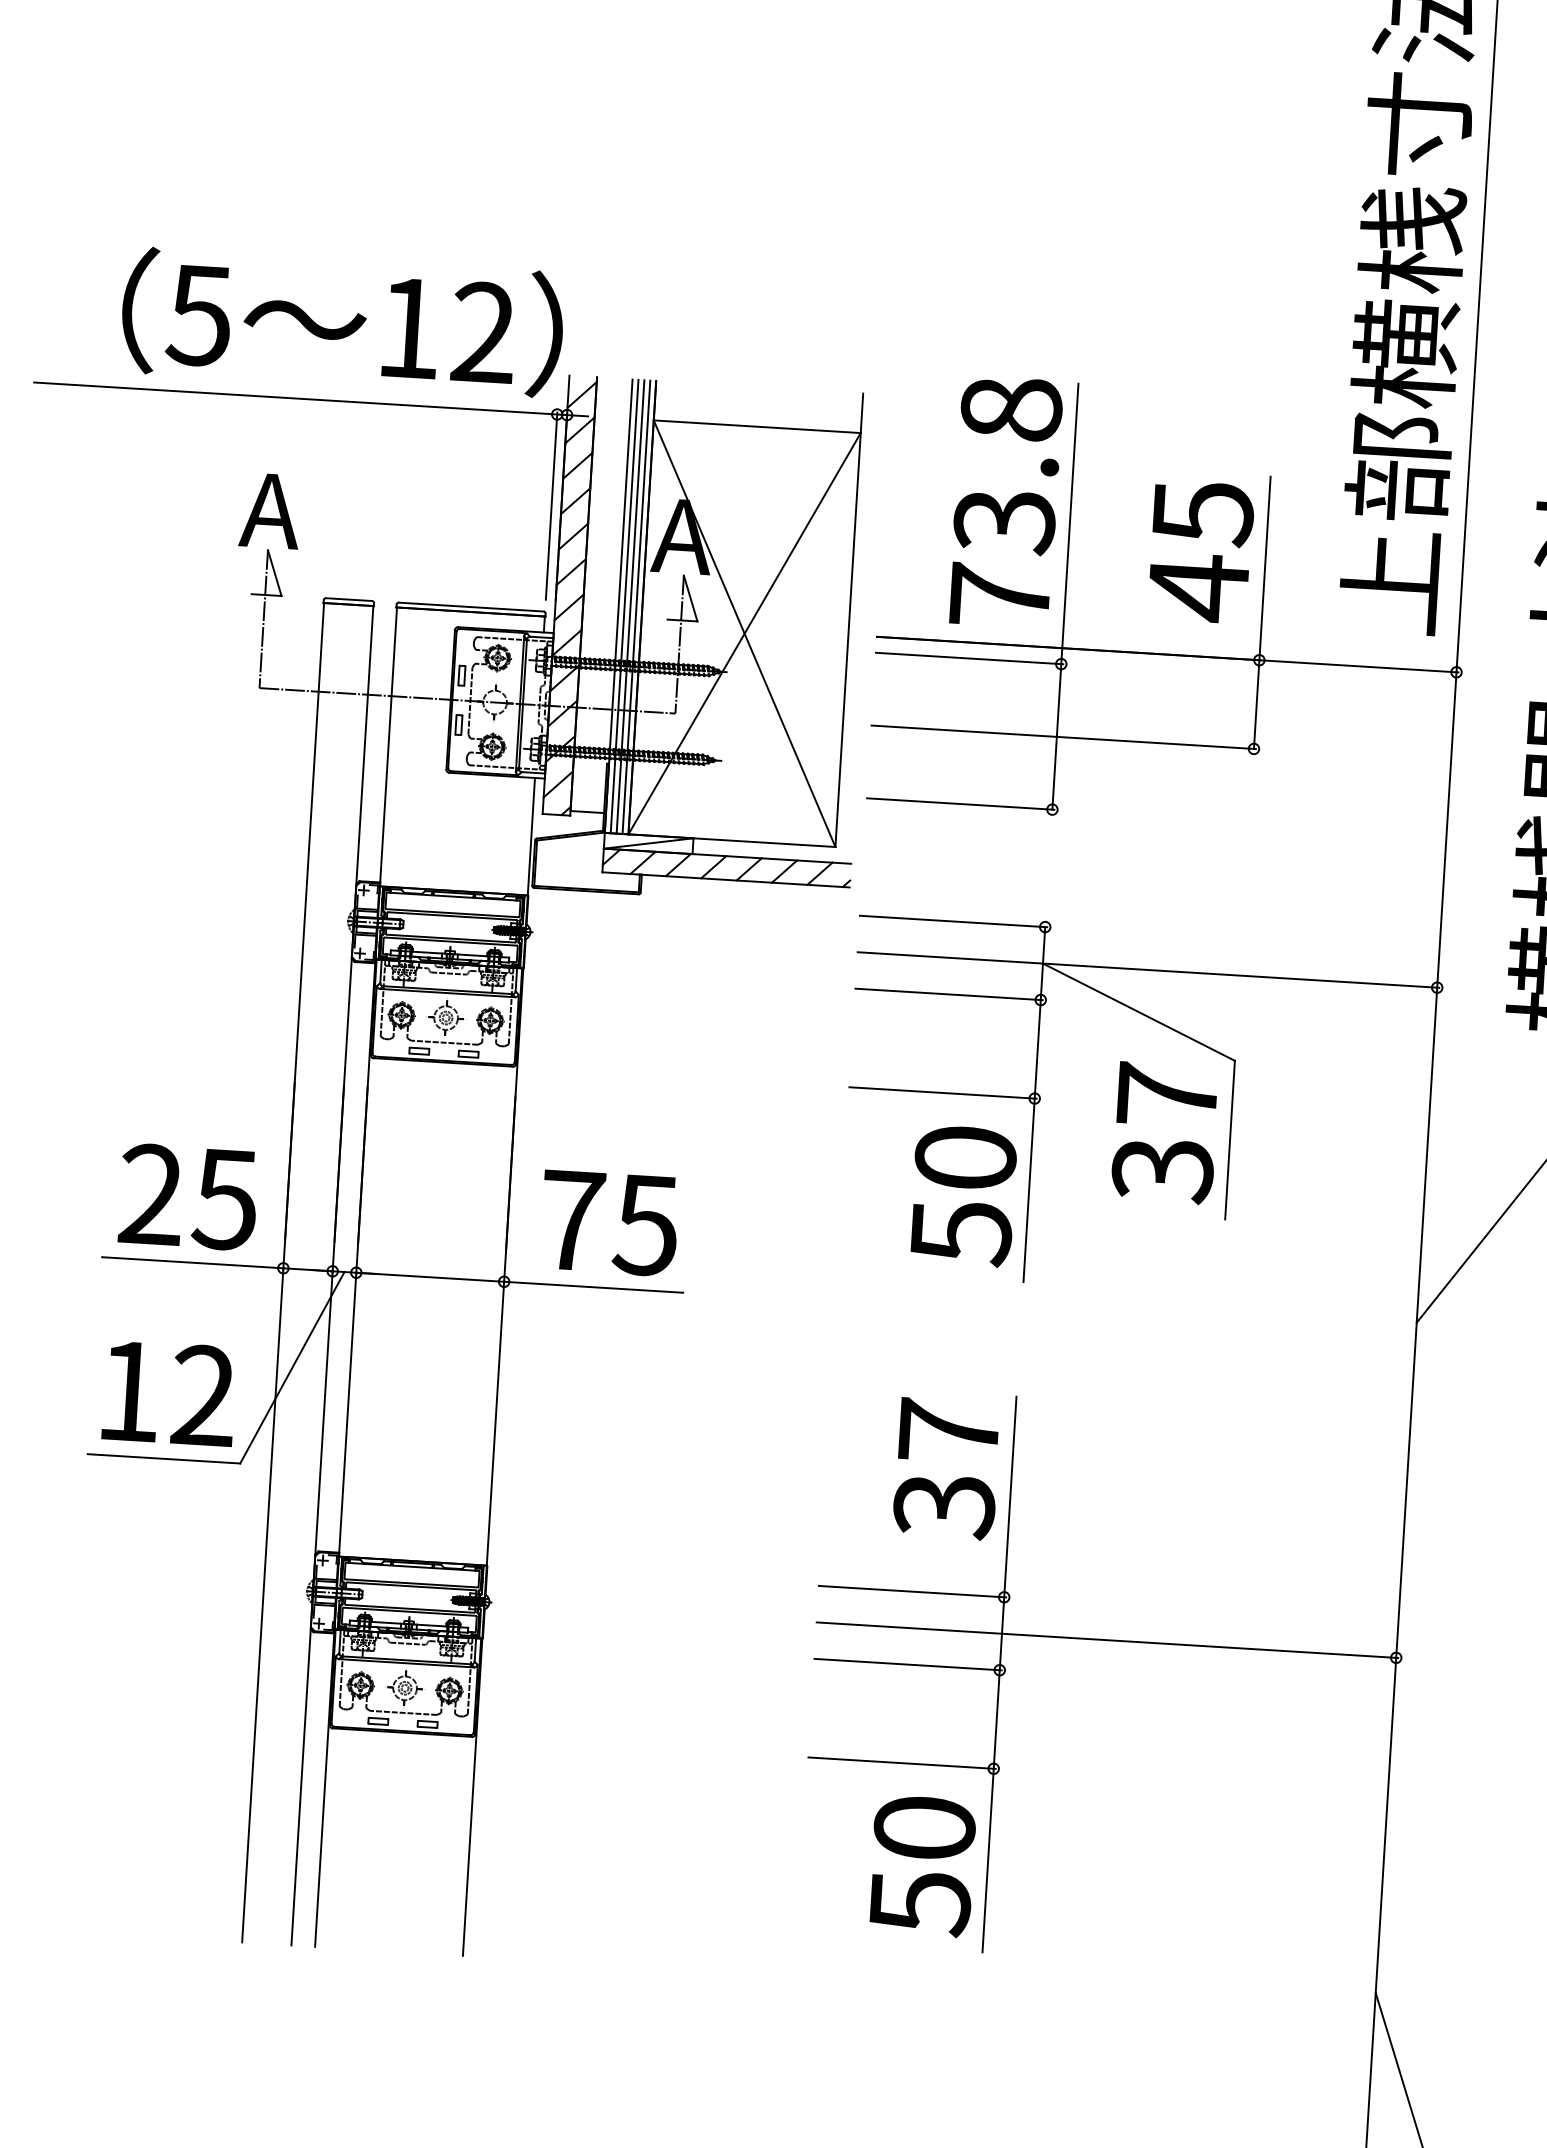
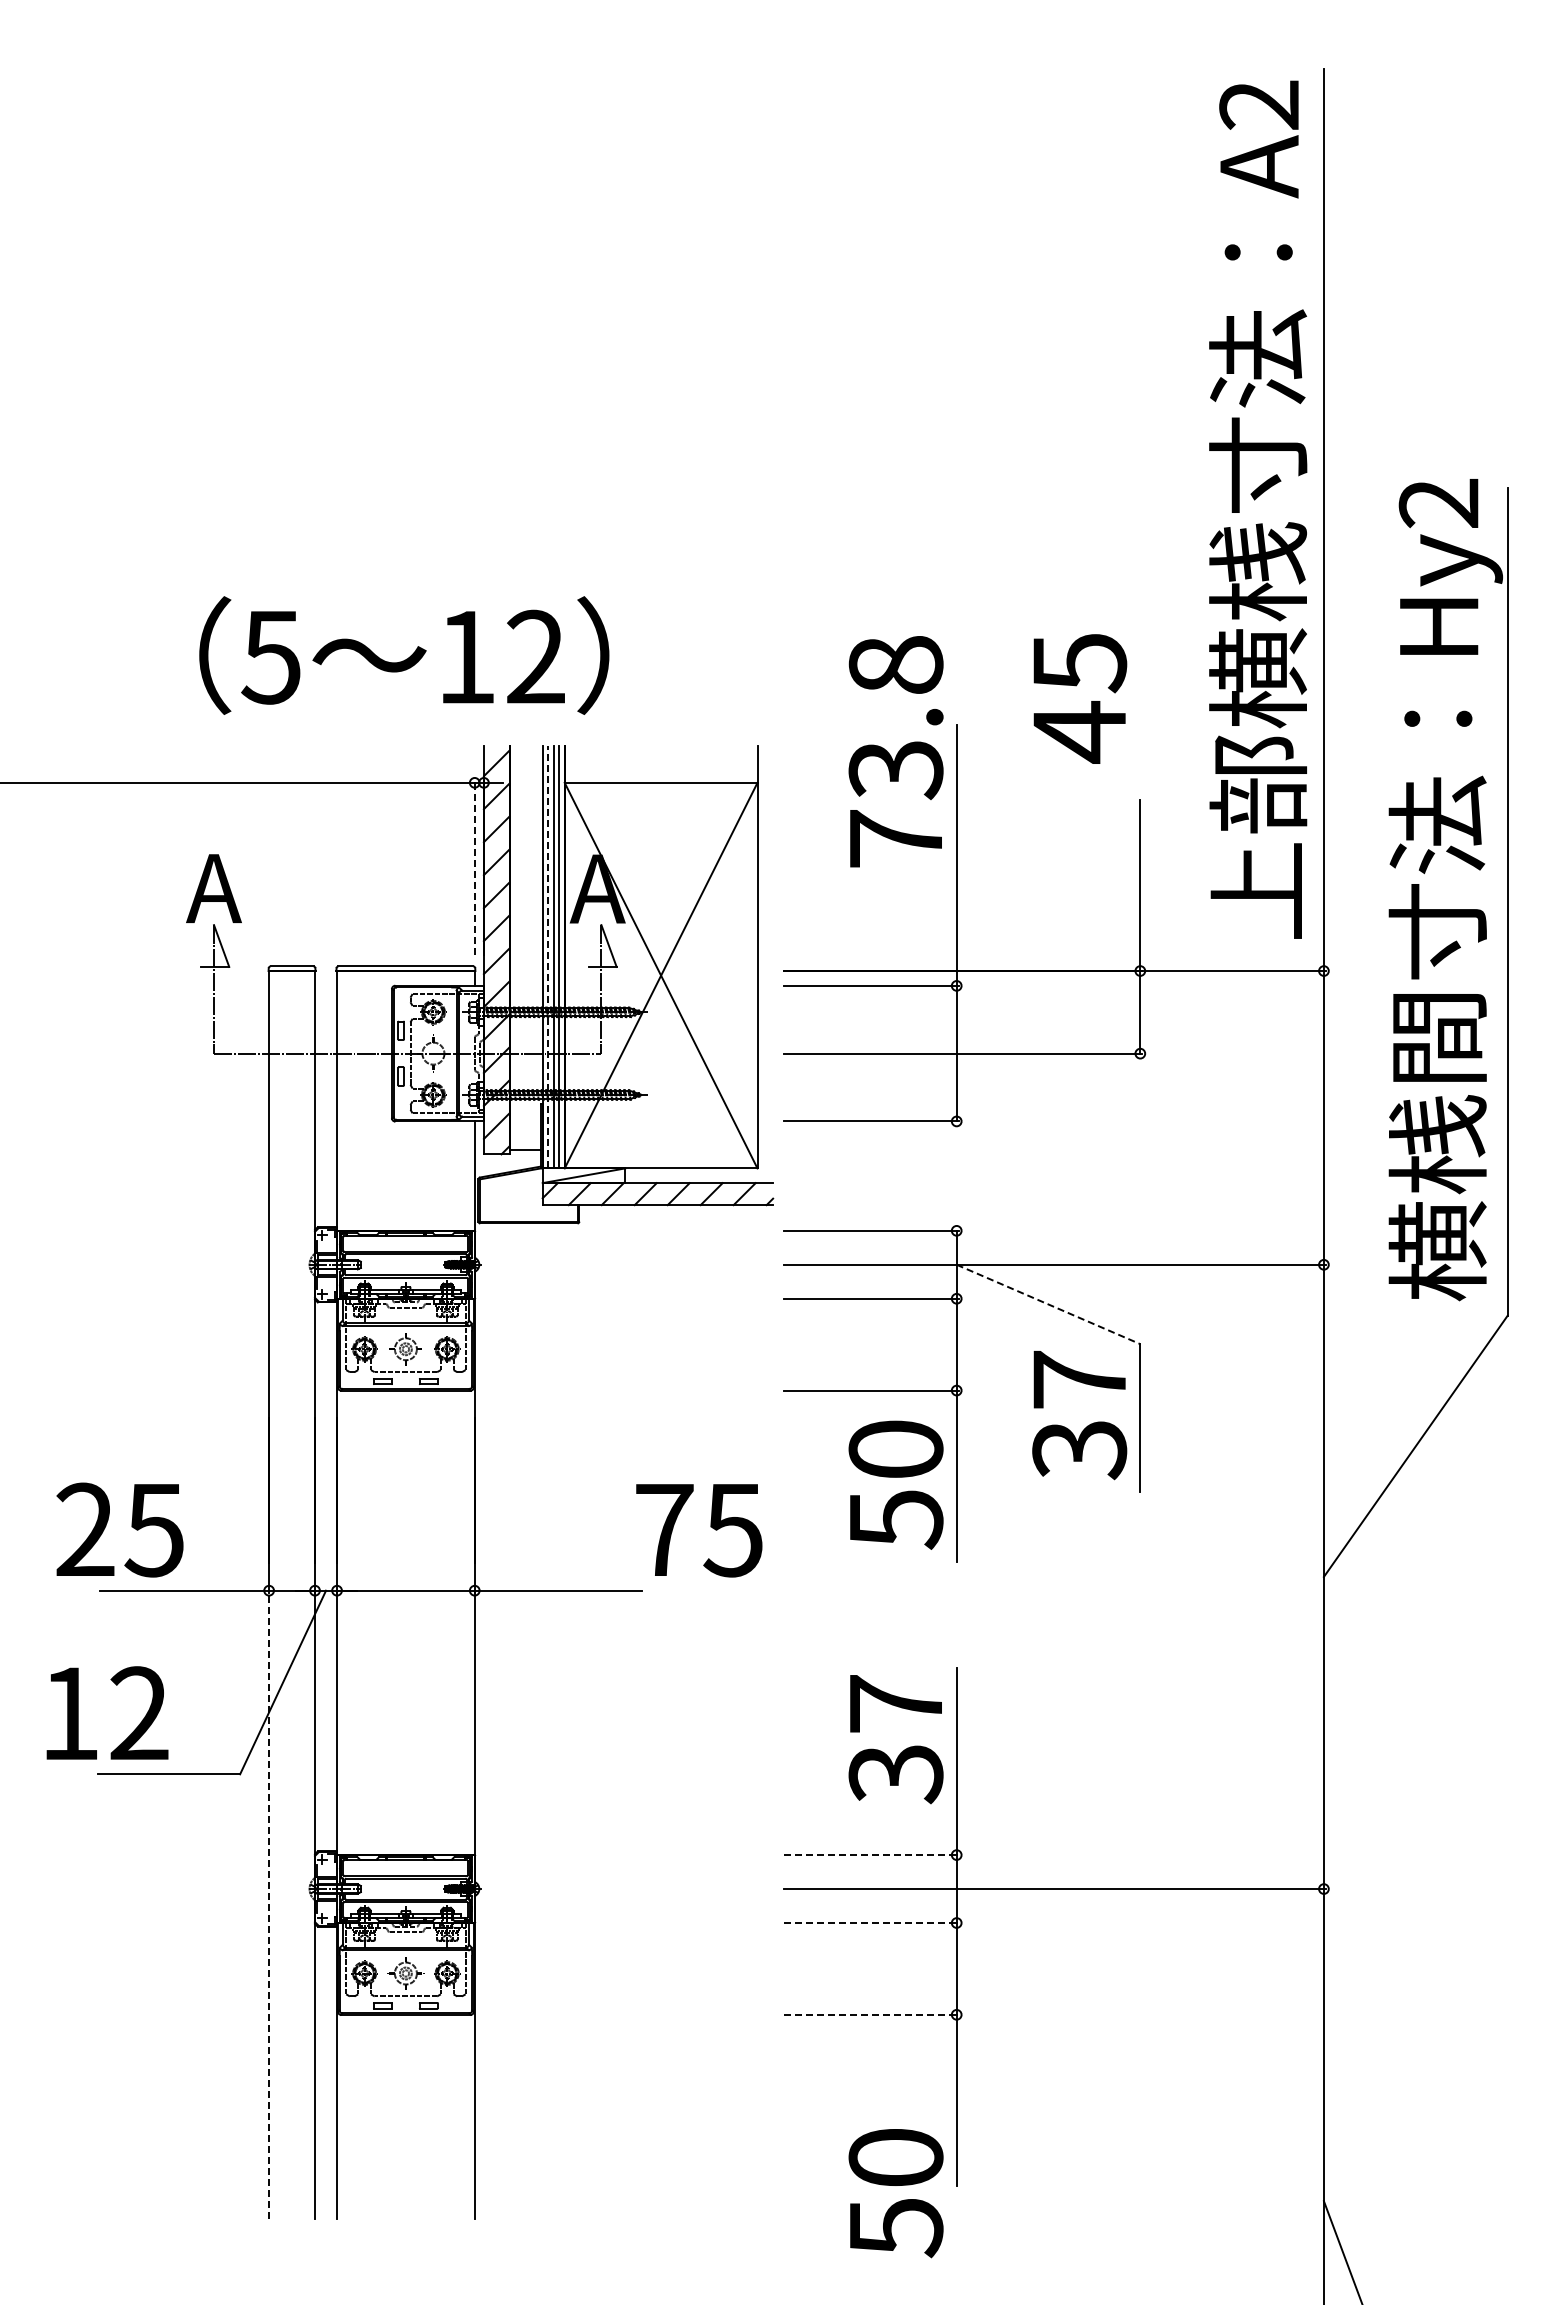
text: (342, 322) -> (404, 655), moved
text: (1005, 501) -> (895, 751), moved
line: (551, 505) -> (474, 867), solid -> dashed
text: (1201, 551) -> (1080, 698), moved
line: (624, 605) -> (548, 956), solid -> dashed
line: (1138, 1012) -> (1048, 1304), solid -> dashed
text: (187, 1196) -> (119, 1529), moved
text: (609, 1223) -> (699, 1530), moved
text: (169, 1392) -> (107, 1712), moved
line: (912, 1592) -> (871, 1855), solid -> dashed
line: (263, 1605) -> (269, 1904), solid -> dashed
line: (908, 1665) -> (871, 1923), solid -> dashed
line: (902, 1762) -> (871, 2014), solid -> dashed
text: (921, 1866) -> (895, 2193), moved

